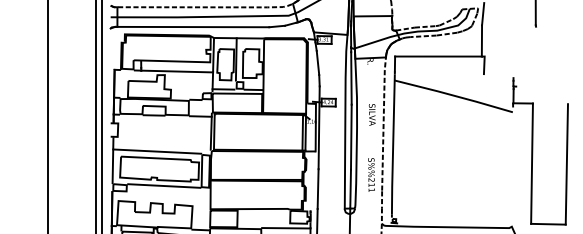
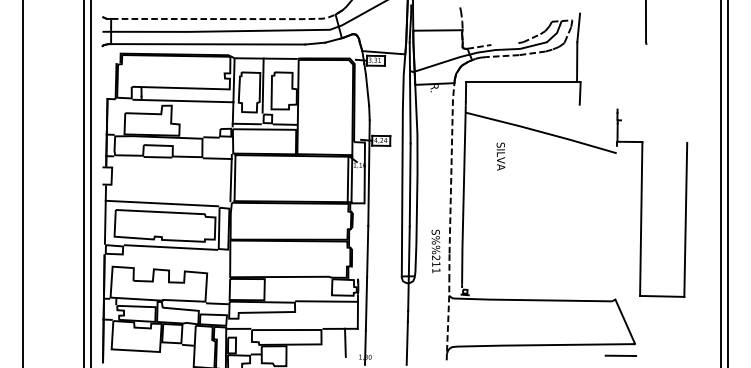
line: (425, 26) -> (504, 43), removed
text: (371, 114) -> (500, 156), moved
text: (371, 175) -> (435, 251), moved

